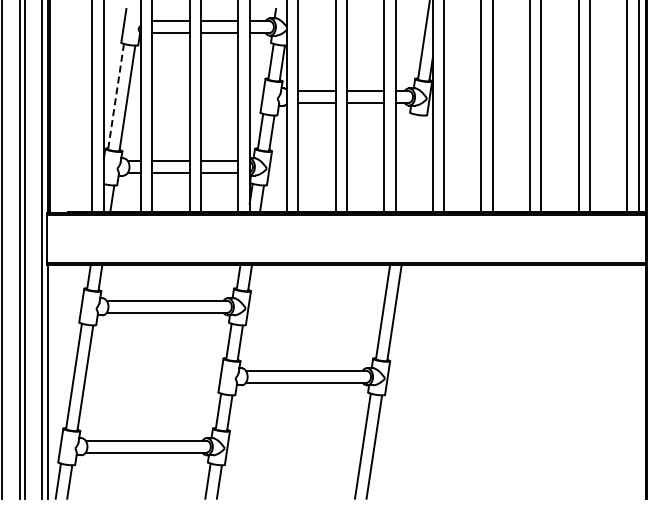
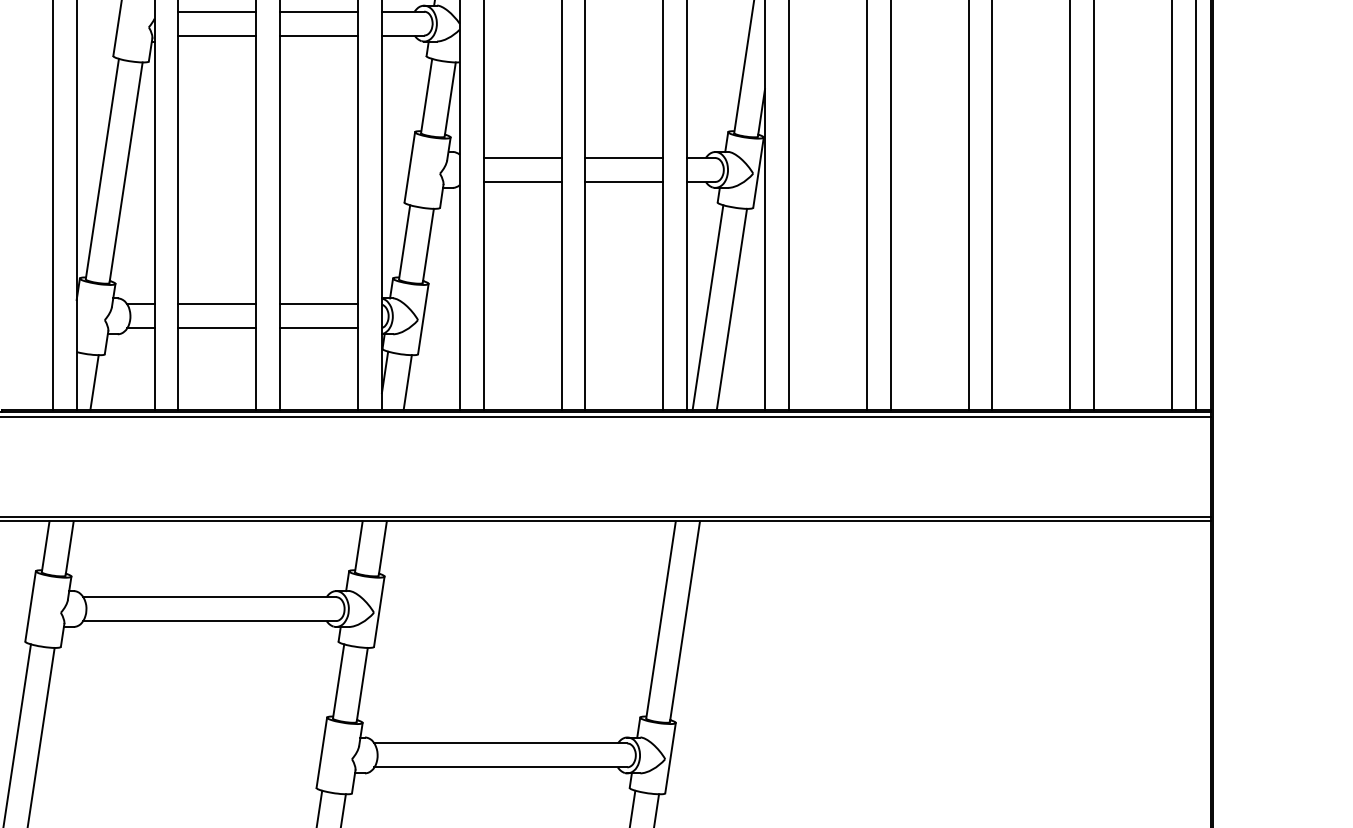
line: (116, 97) -> (103, 170), dashed -> solid
line: (405, 162) -> (707, 306), added
line: (416, 163) -> (730, 309), added

